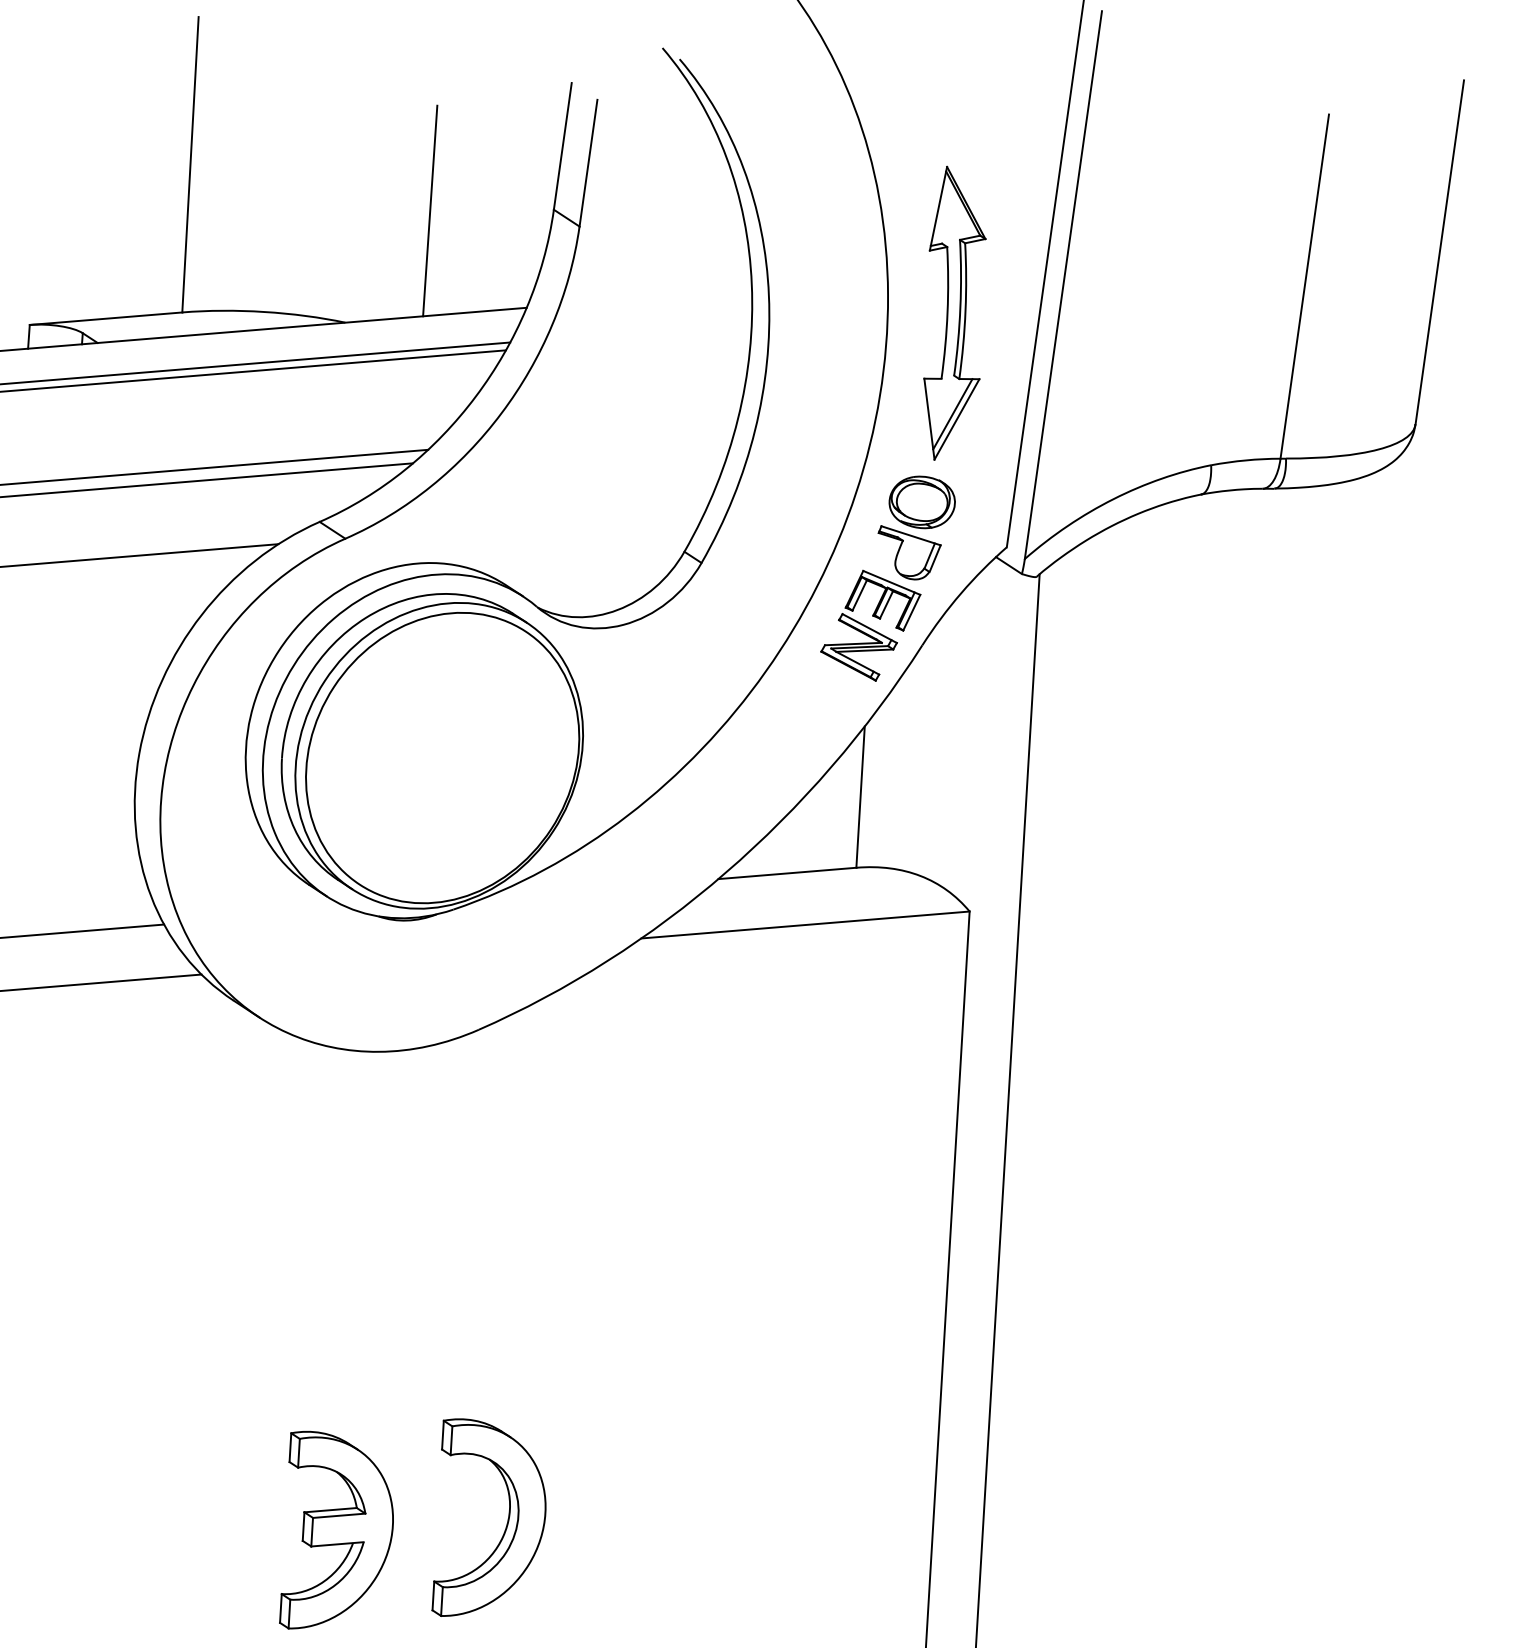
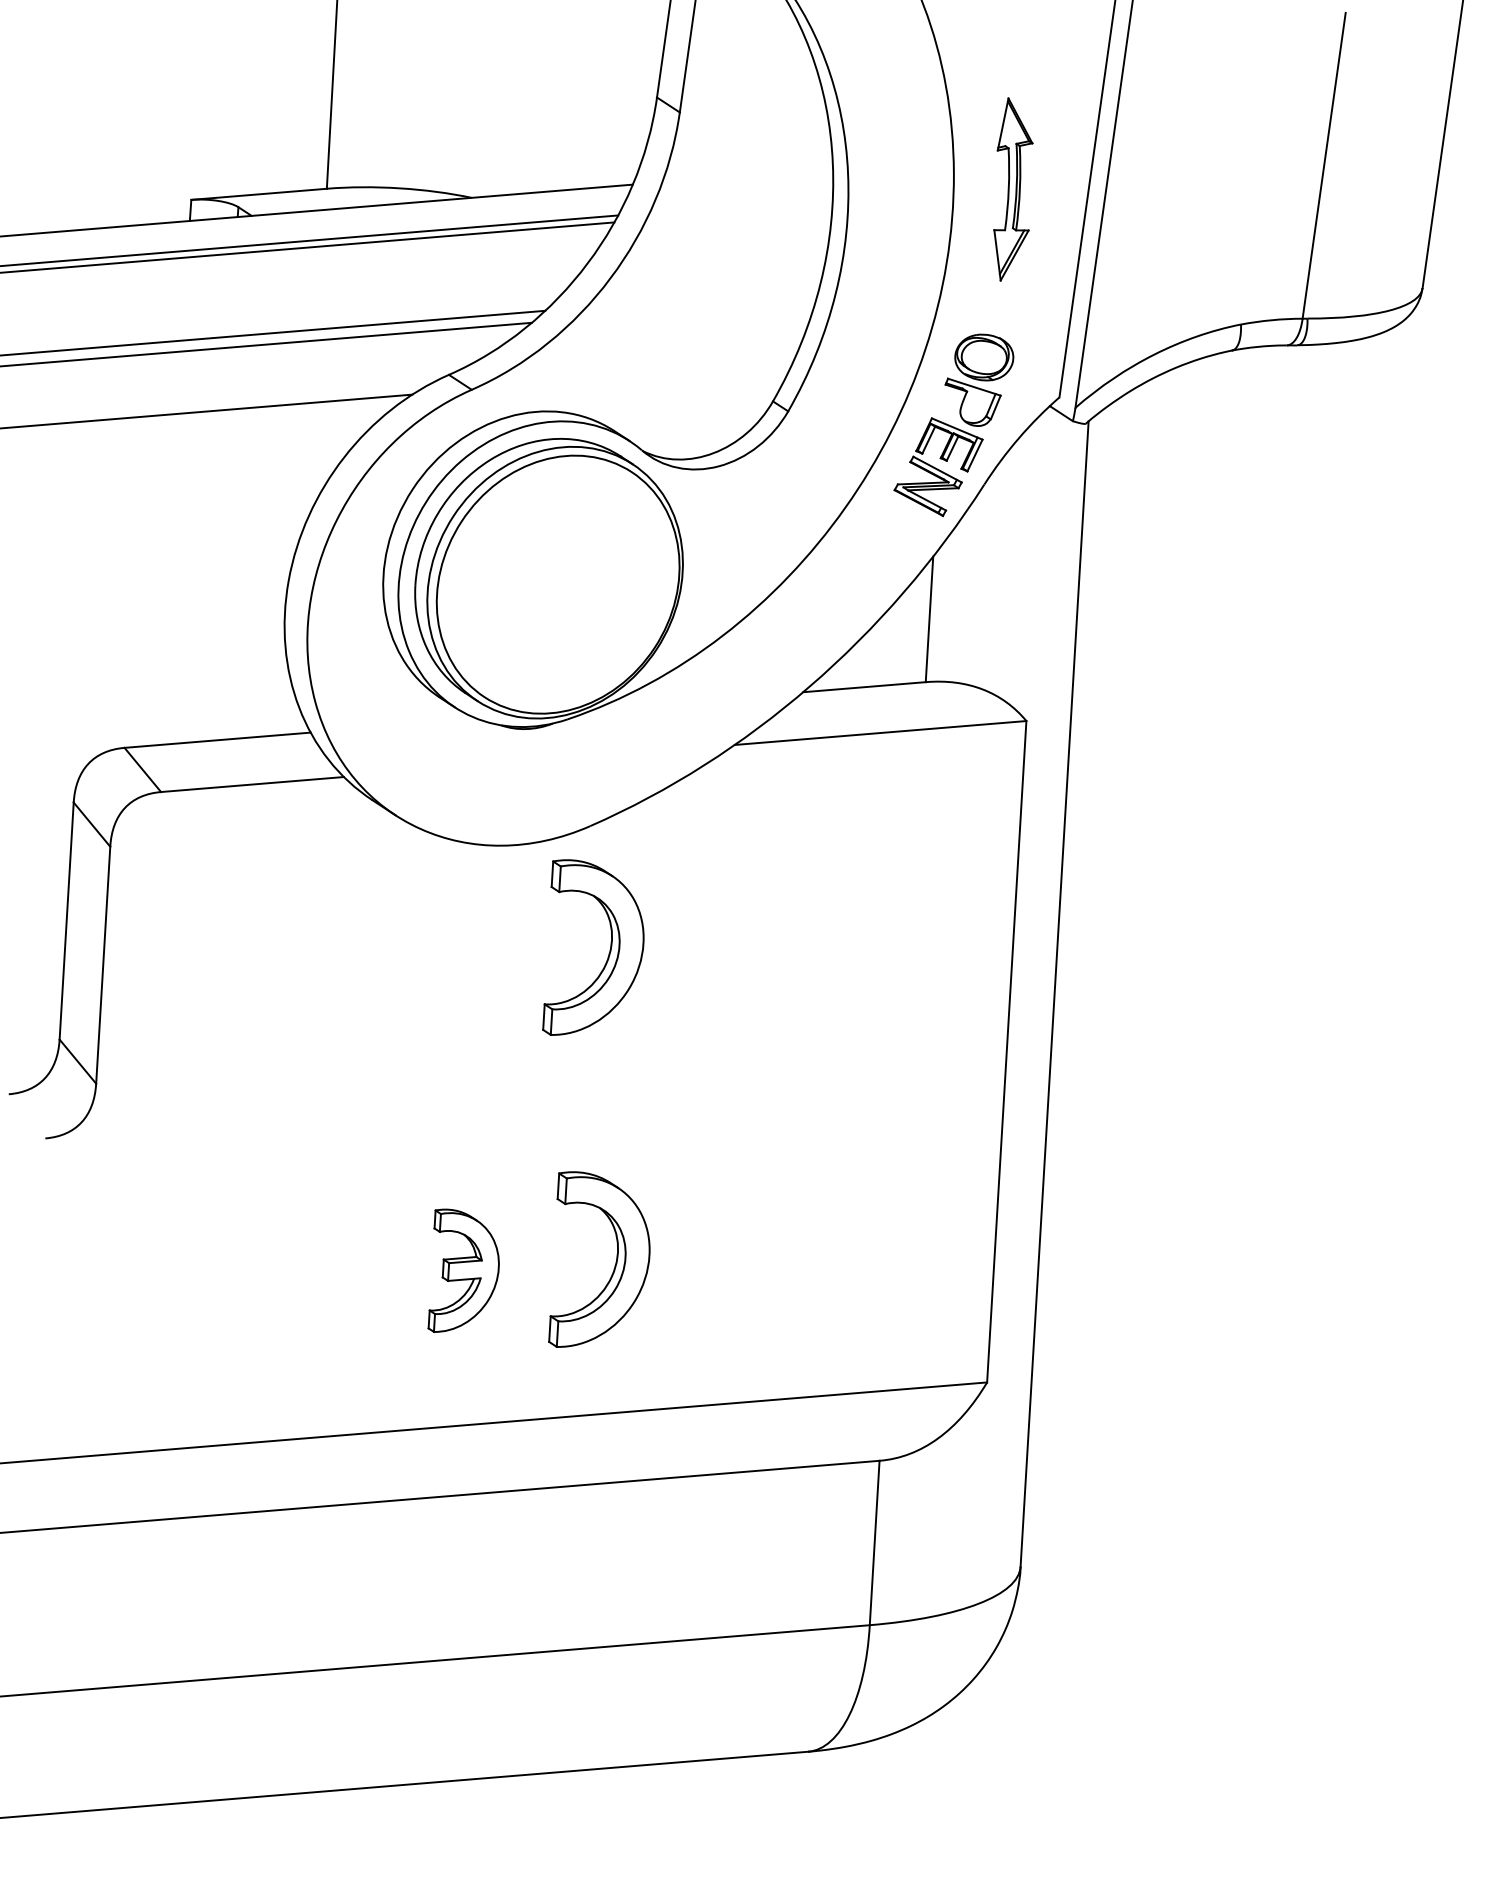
line: (429, 210) -> (546, 98), removed
part: (955, 313) -> (1013, 189), size x0.7
part: (500, 1168) -> (609, 949), added
part: (336, 1529) -> (463, 1270), size x0.7

